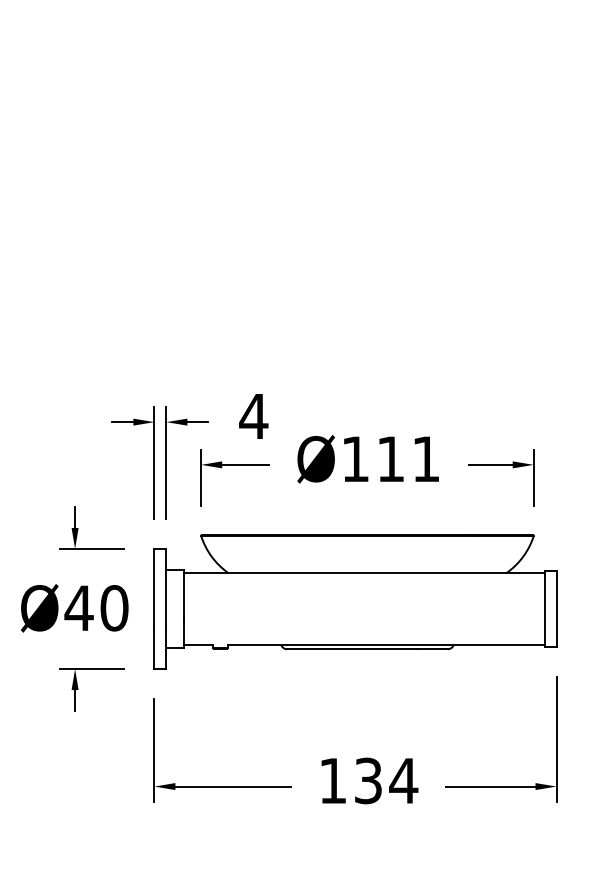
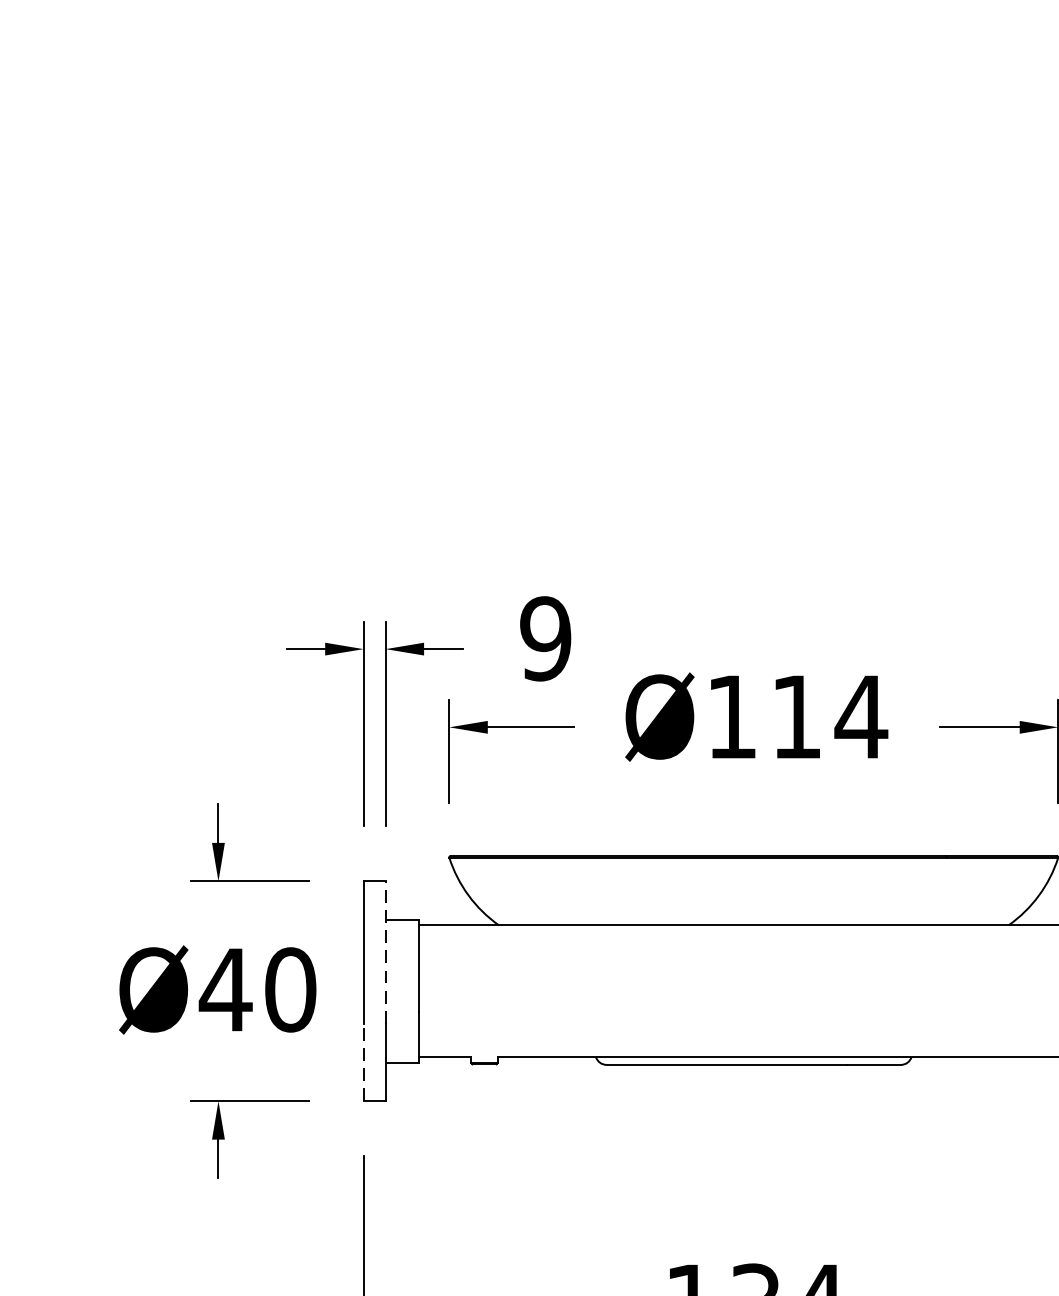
text: (253, 416) -> (545, 638), 4 -> 9
text: (425, 458) -> (860, 715), Ø111 -> Ø114
line: (166, 587) -> (385, 951), solid -> dashed
line: (154, 647) -> (363, 1061), solid -> dashed

